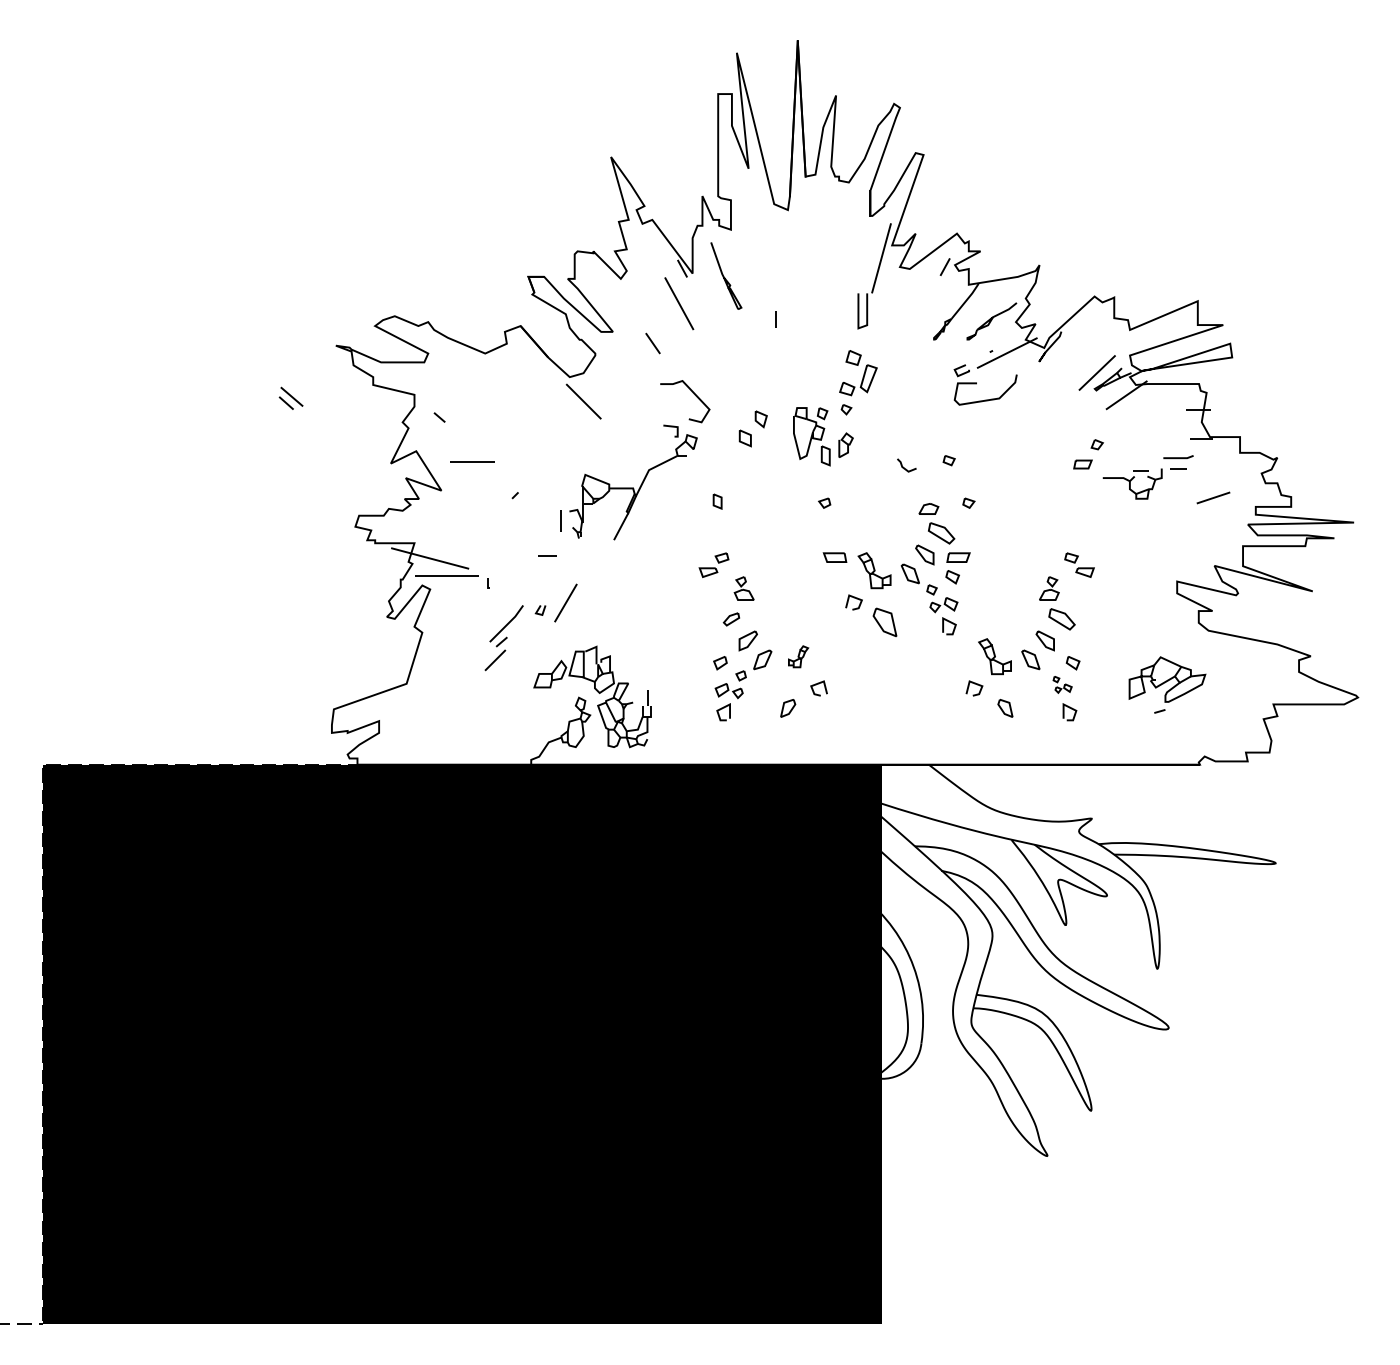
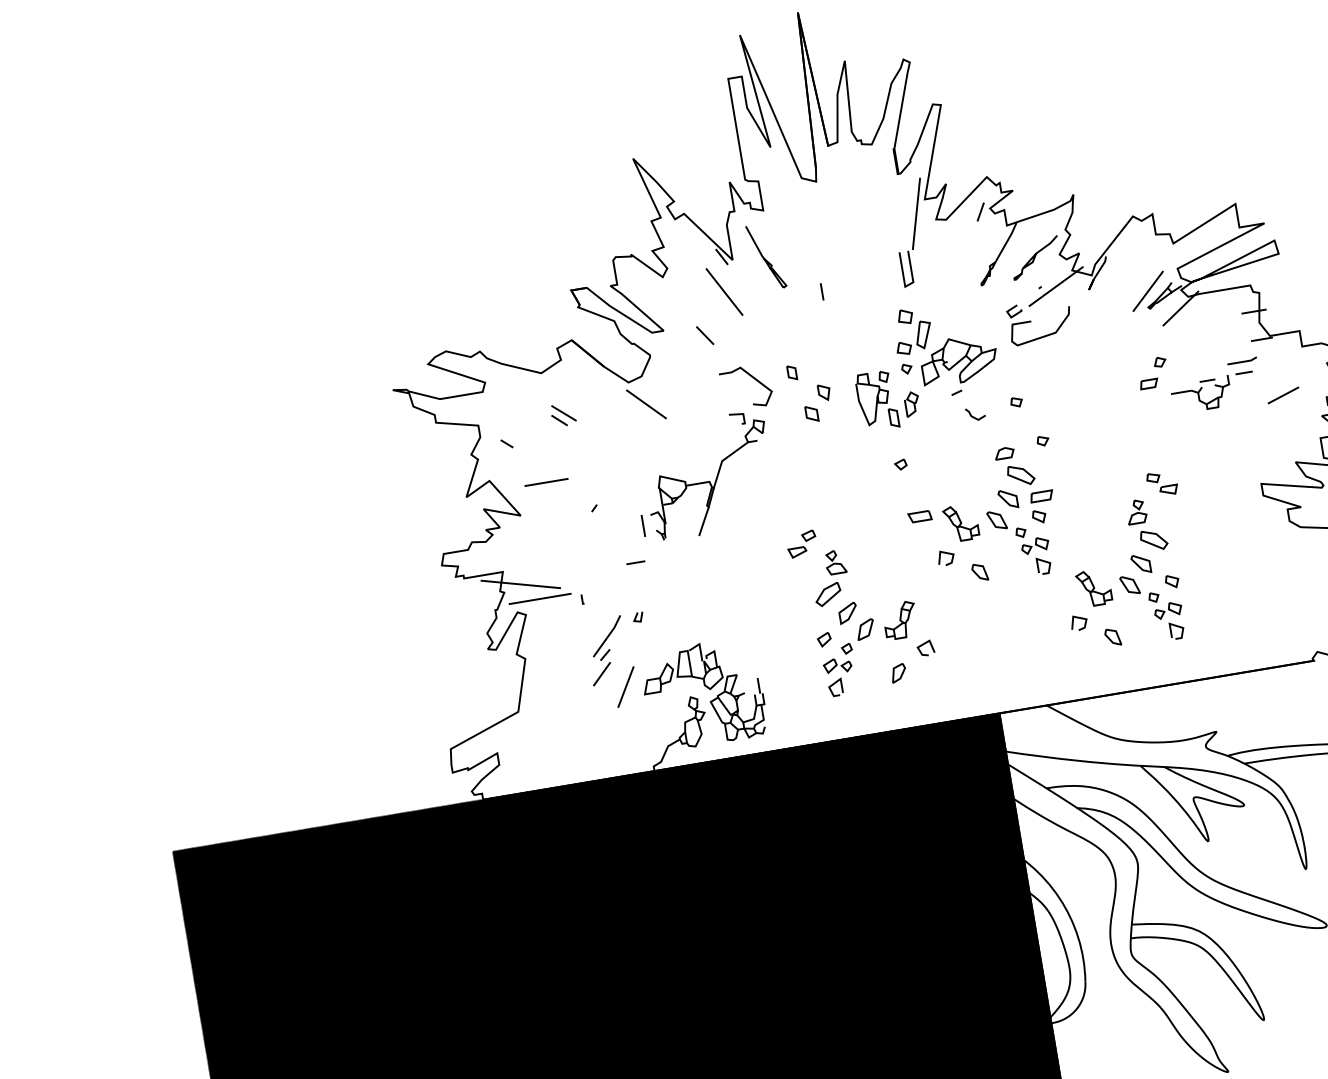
part: (290, 397) -> (562, 414), moved
part: (717, 501) -> (791, 372), moved
line: (565, 602) -> (625, 686), moved
part: (731, 619) -> (828, 594), size x1.67
part: (884, 622) -> (979, 572), size x0.62
part: (798, 656) -> (900, 620), size x1.67
part: (1062, 684) -> (1165, 604), size x1.67
part: (1167, 684) -> (959, 364), moved

